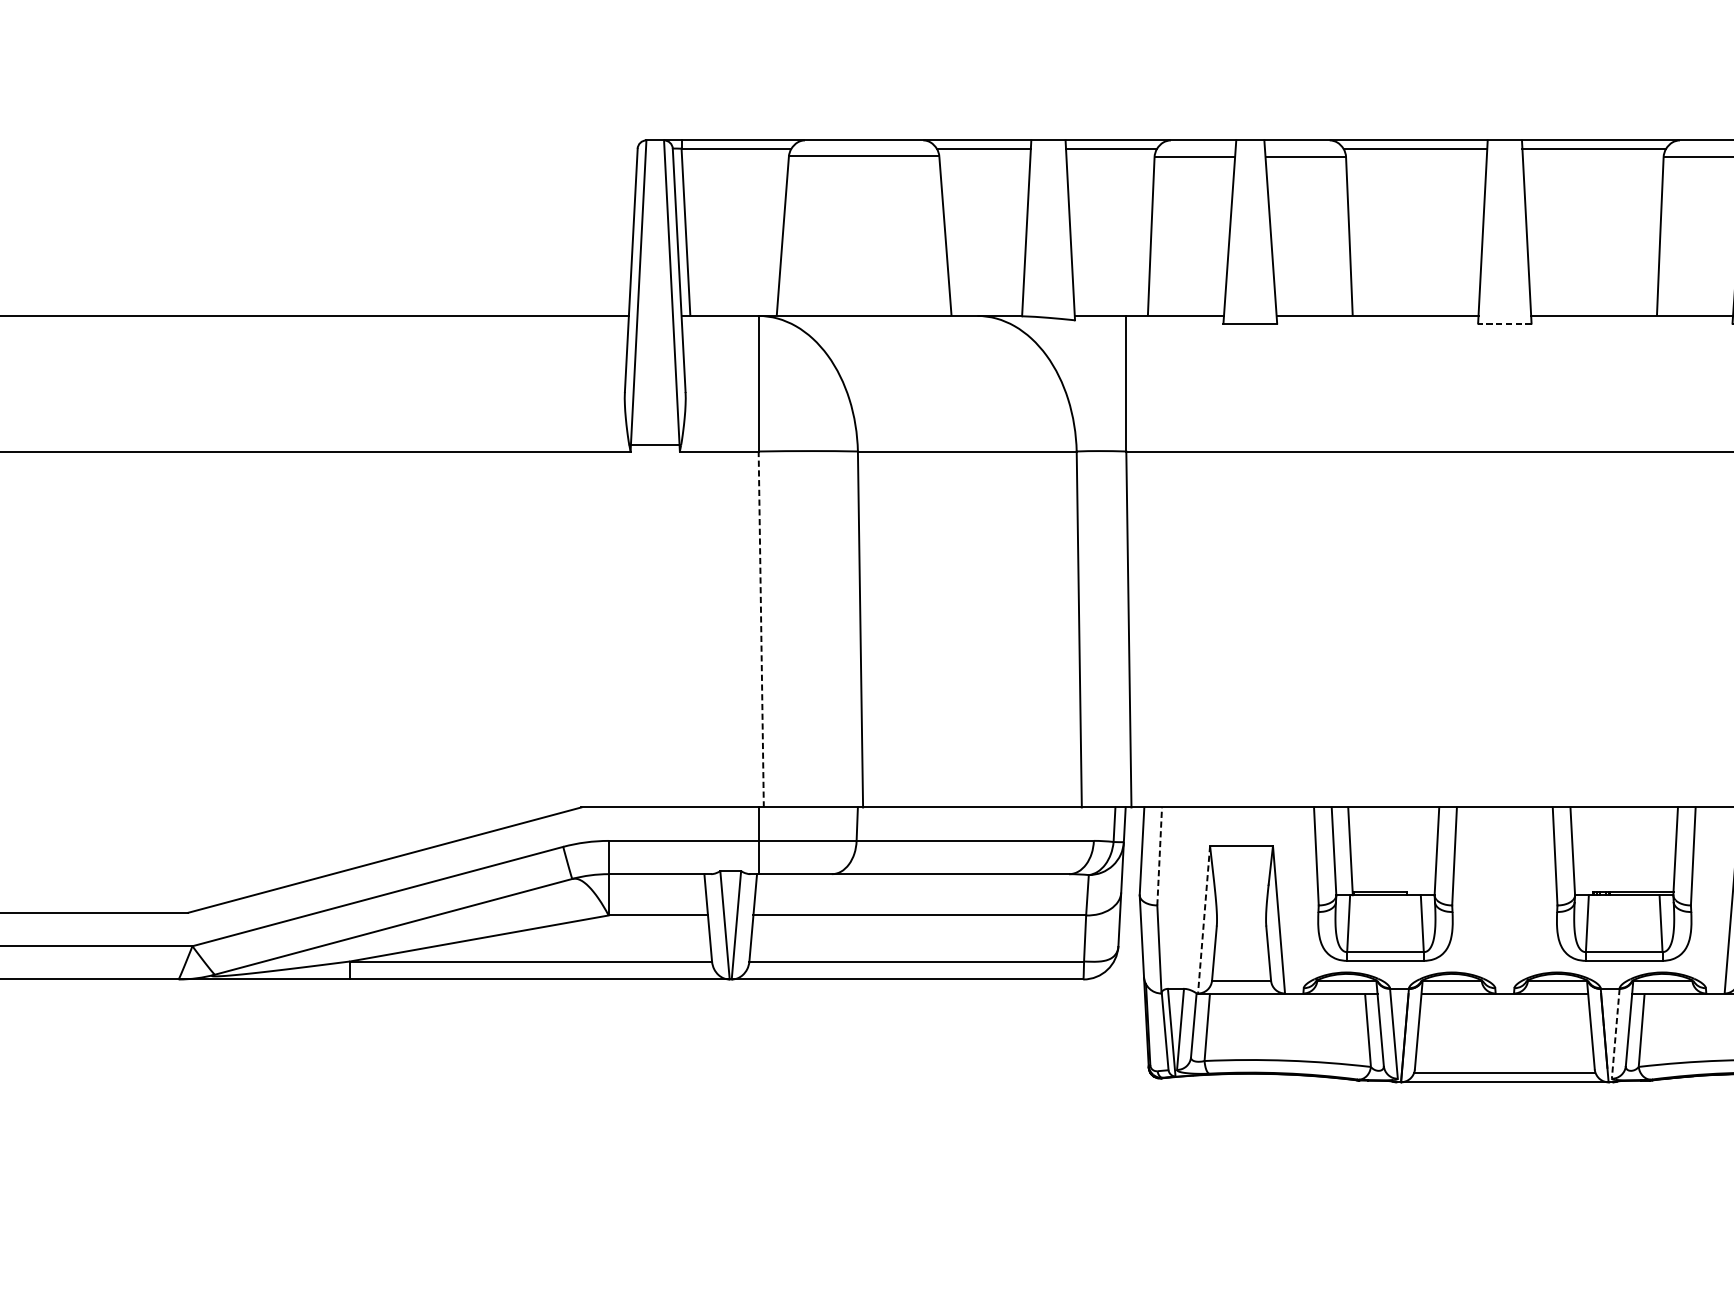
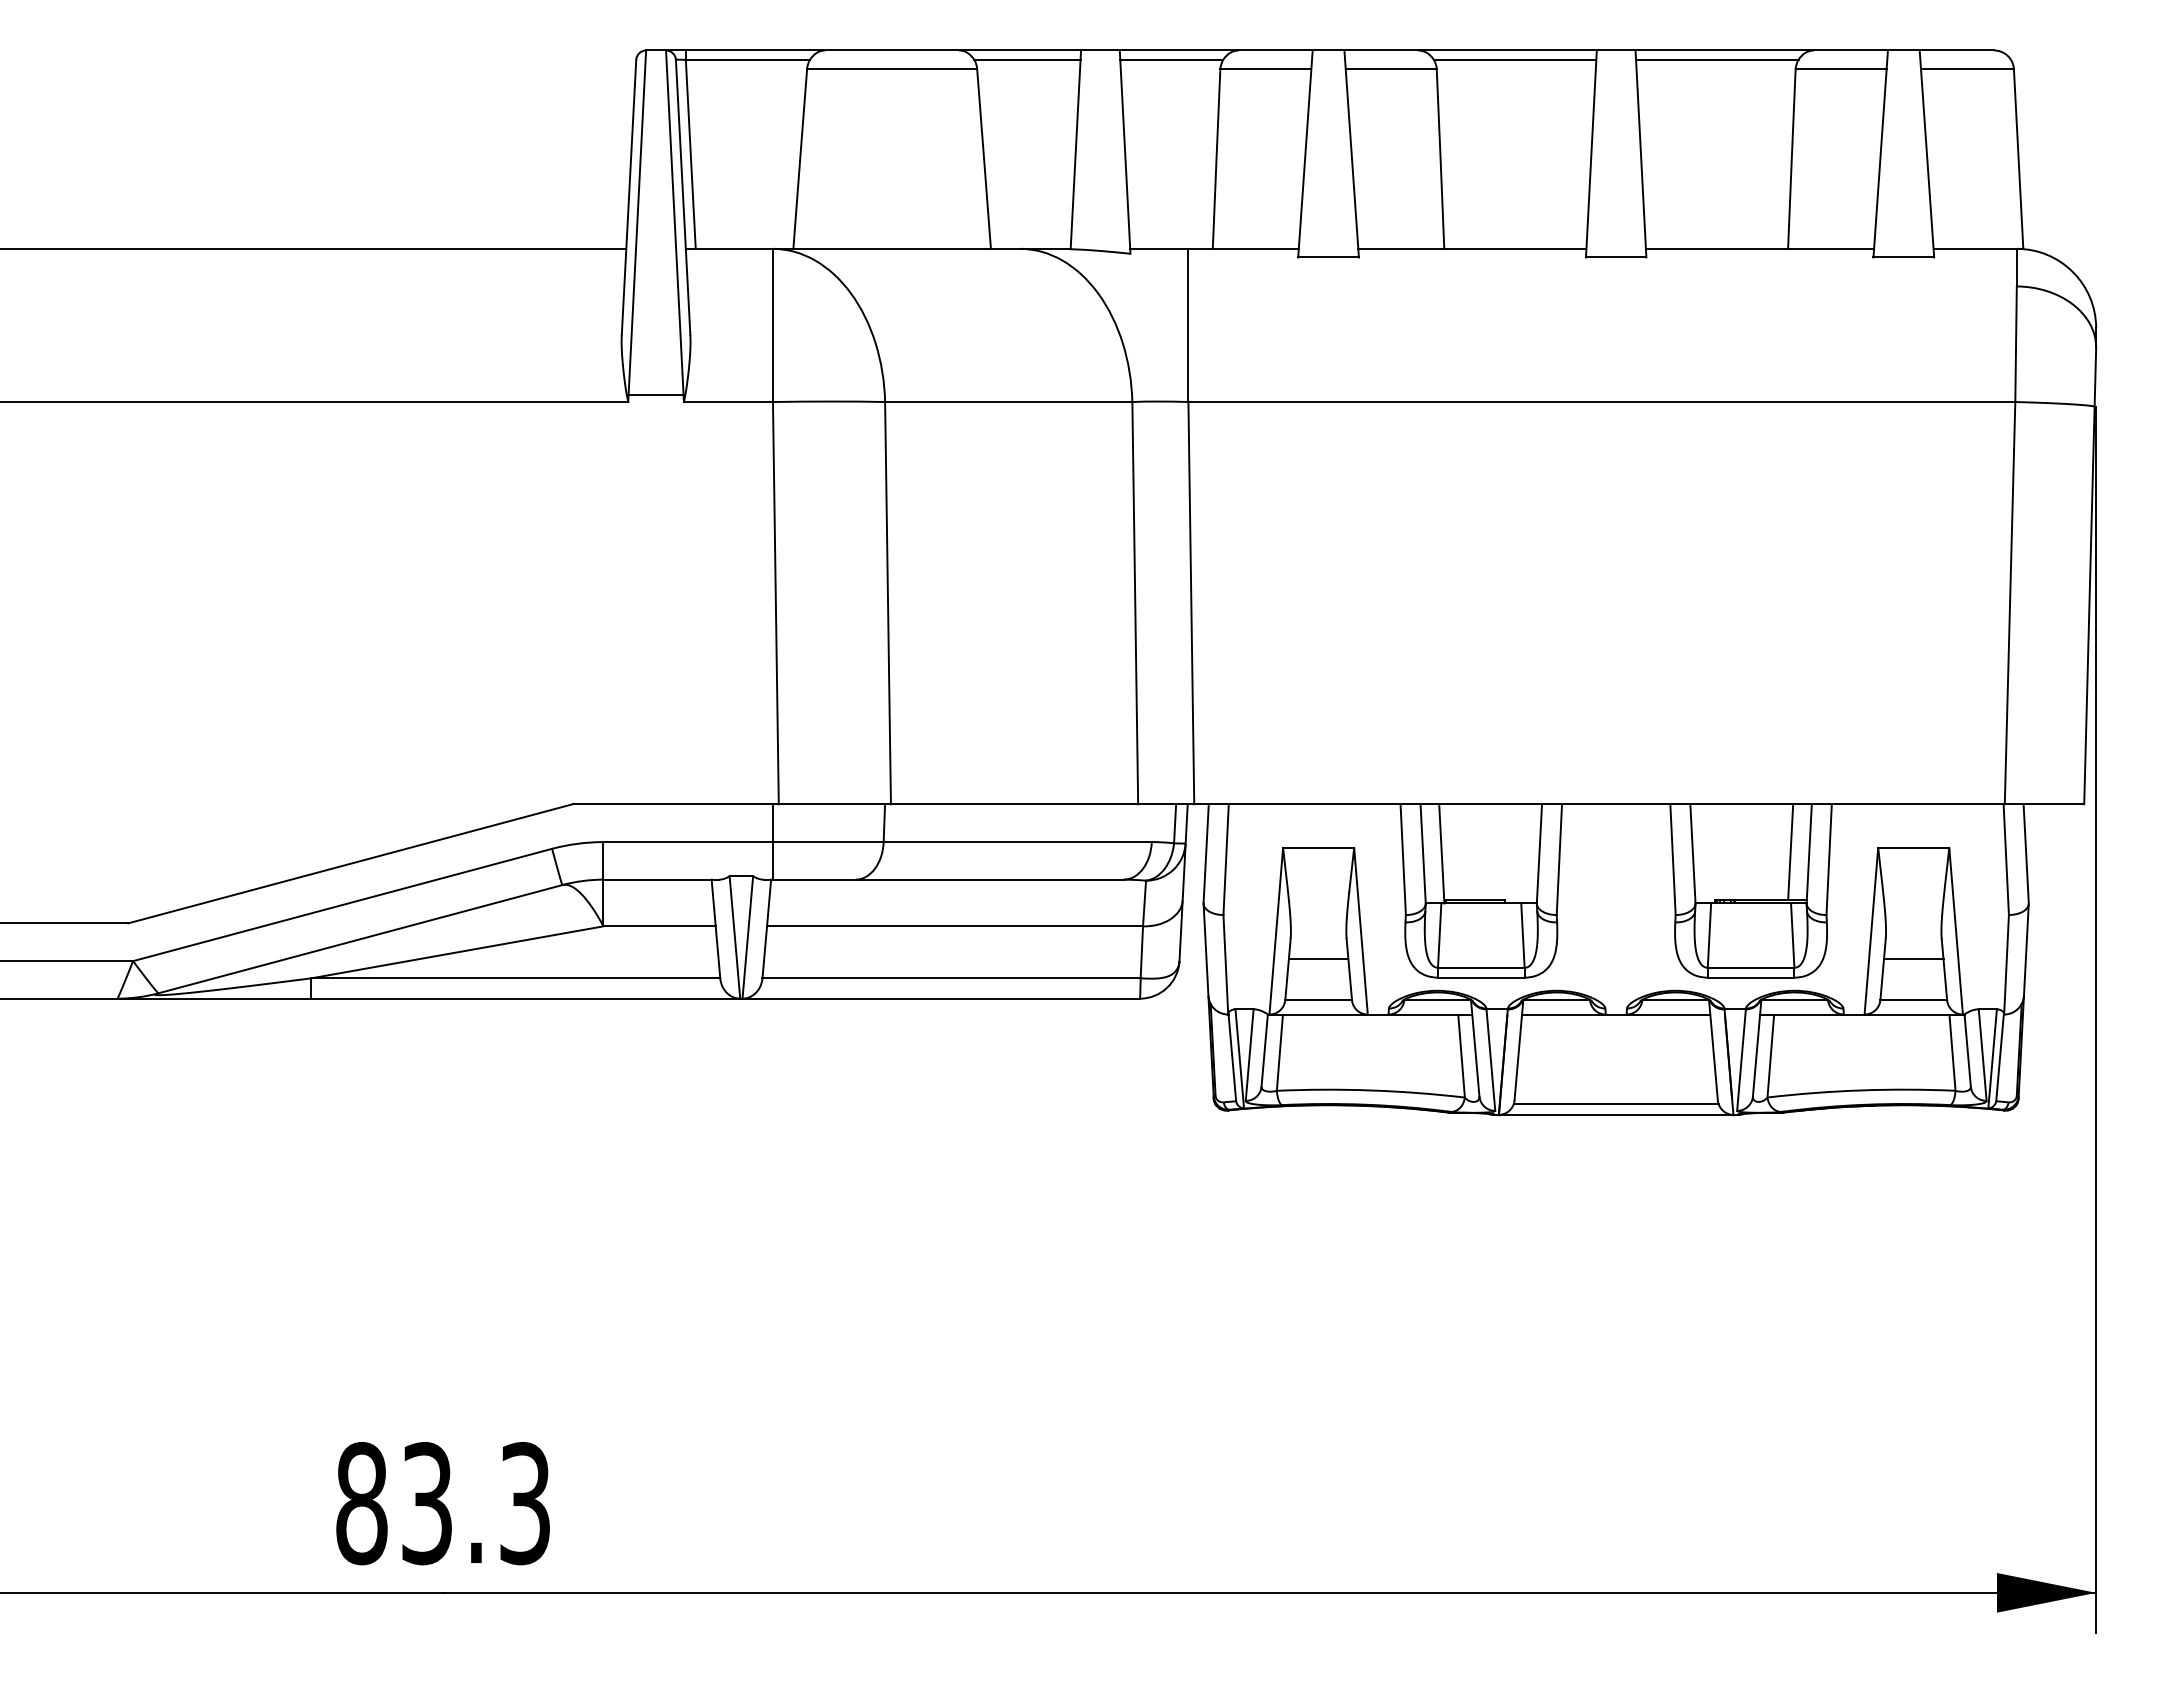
line: (1504, 323) -> (1615, 257), dashed -> solid
line: (760, 628) -> (775, 602), dashed -> solid
line: (1659, 849) -> (1790, 851), added
line: (1160, 856) -> (1226, 859), dashed -> solid
line: (1204, 920) -> (1276, 931), dashed -> solid
line: (1241, 944) -> (1318, 959), added
line: (1615, 1034) -> (1741, 1060), dashed -> solid

